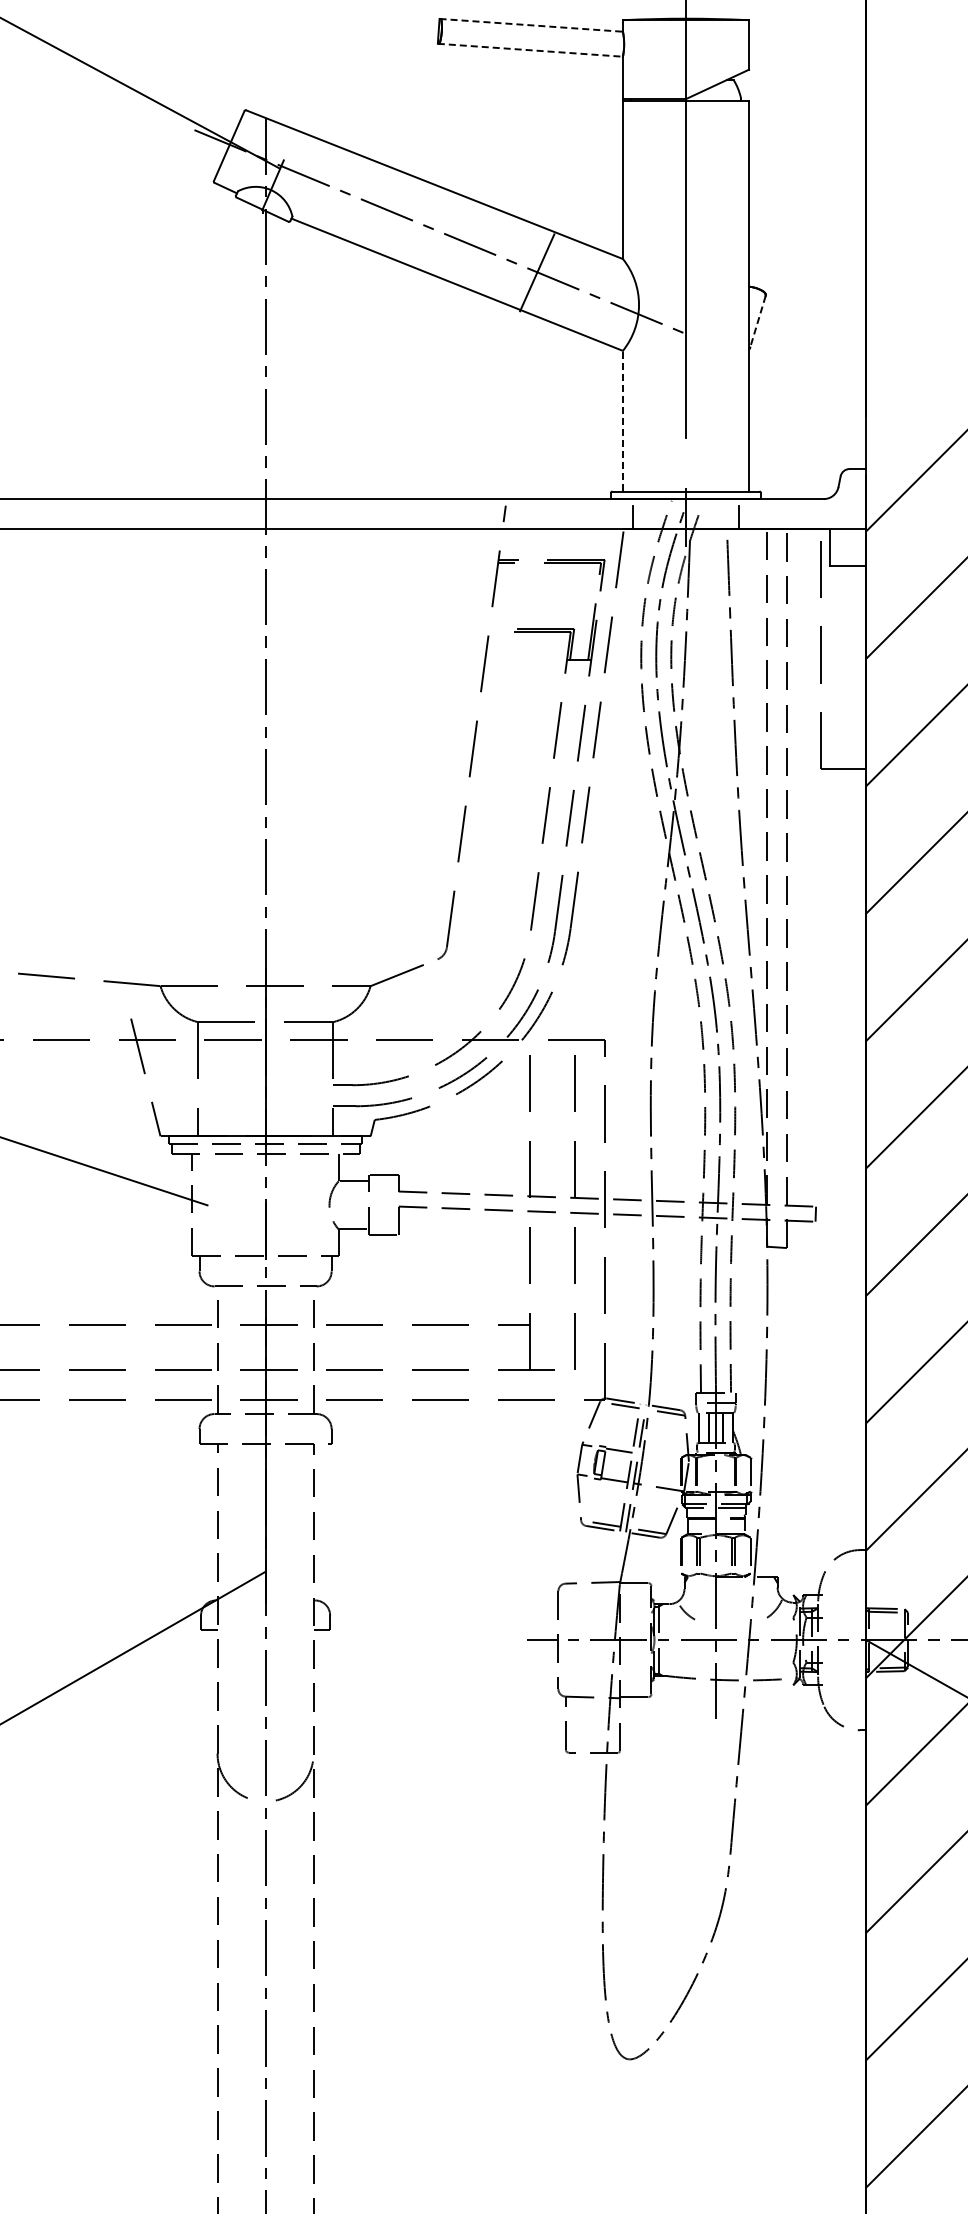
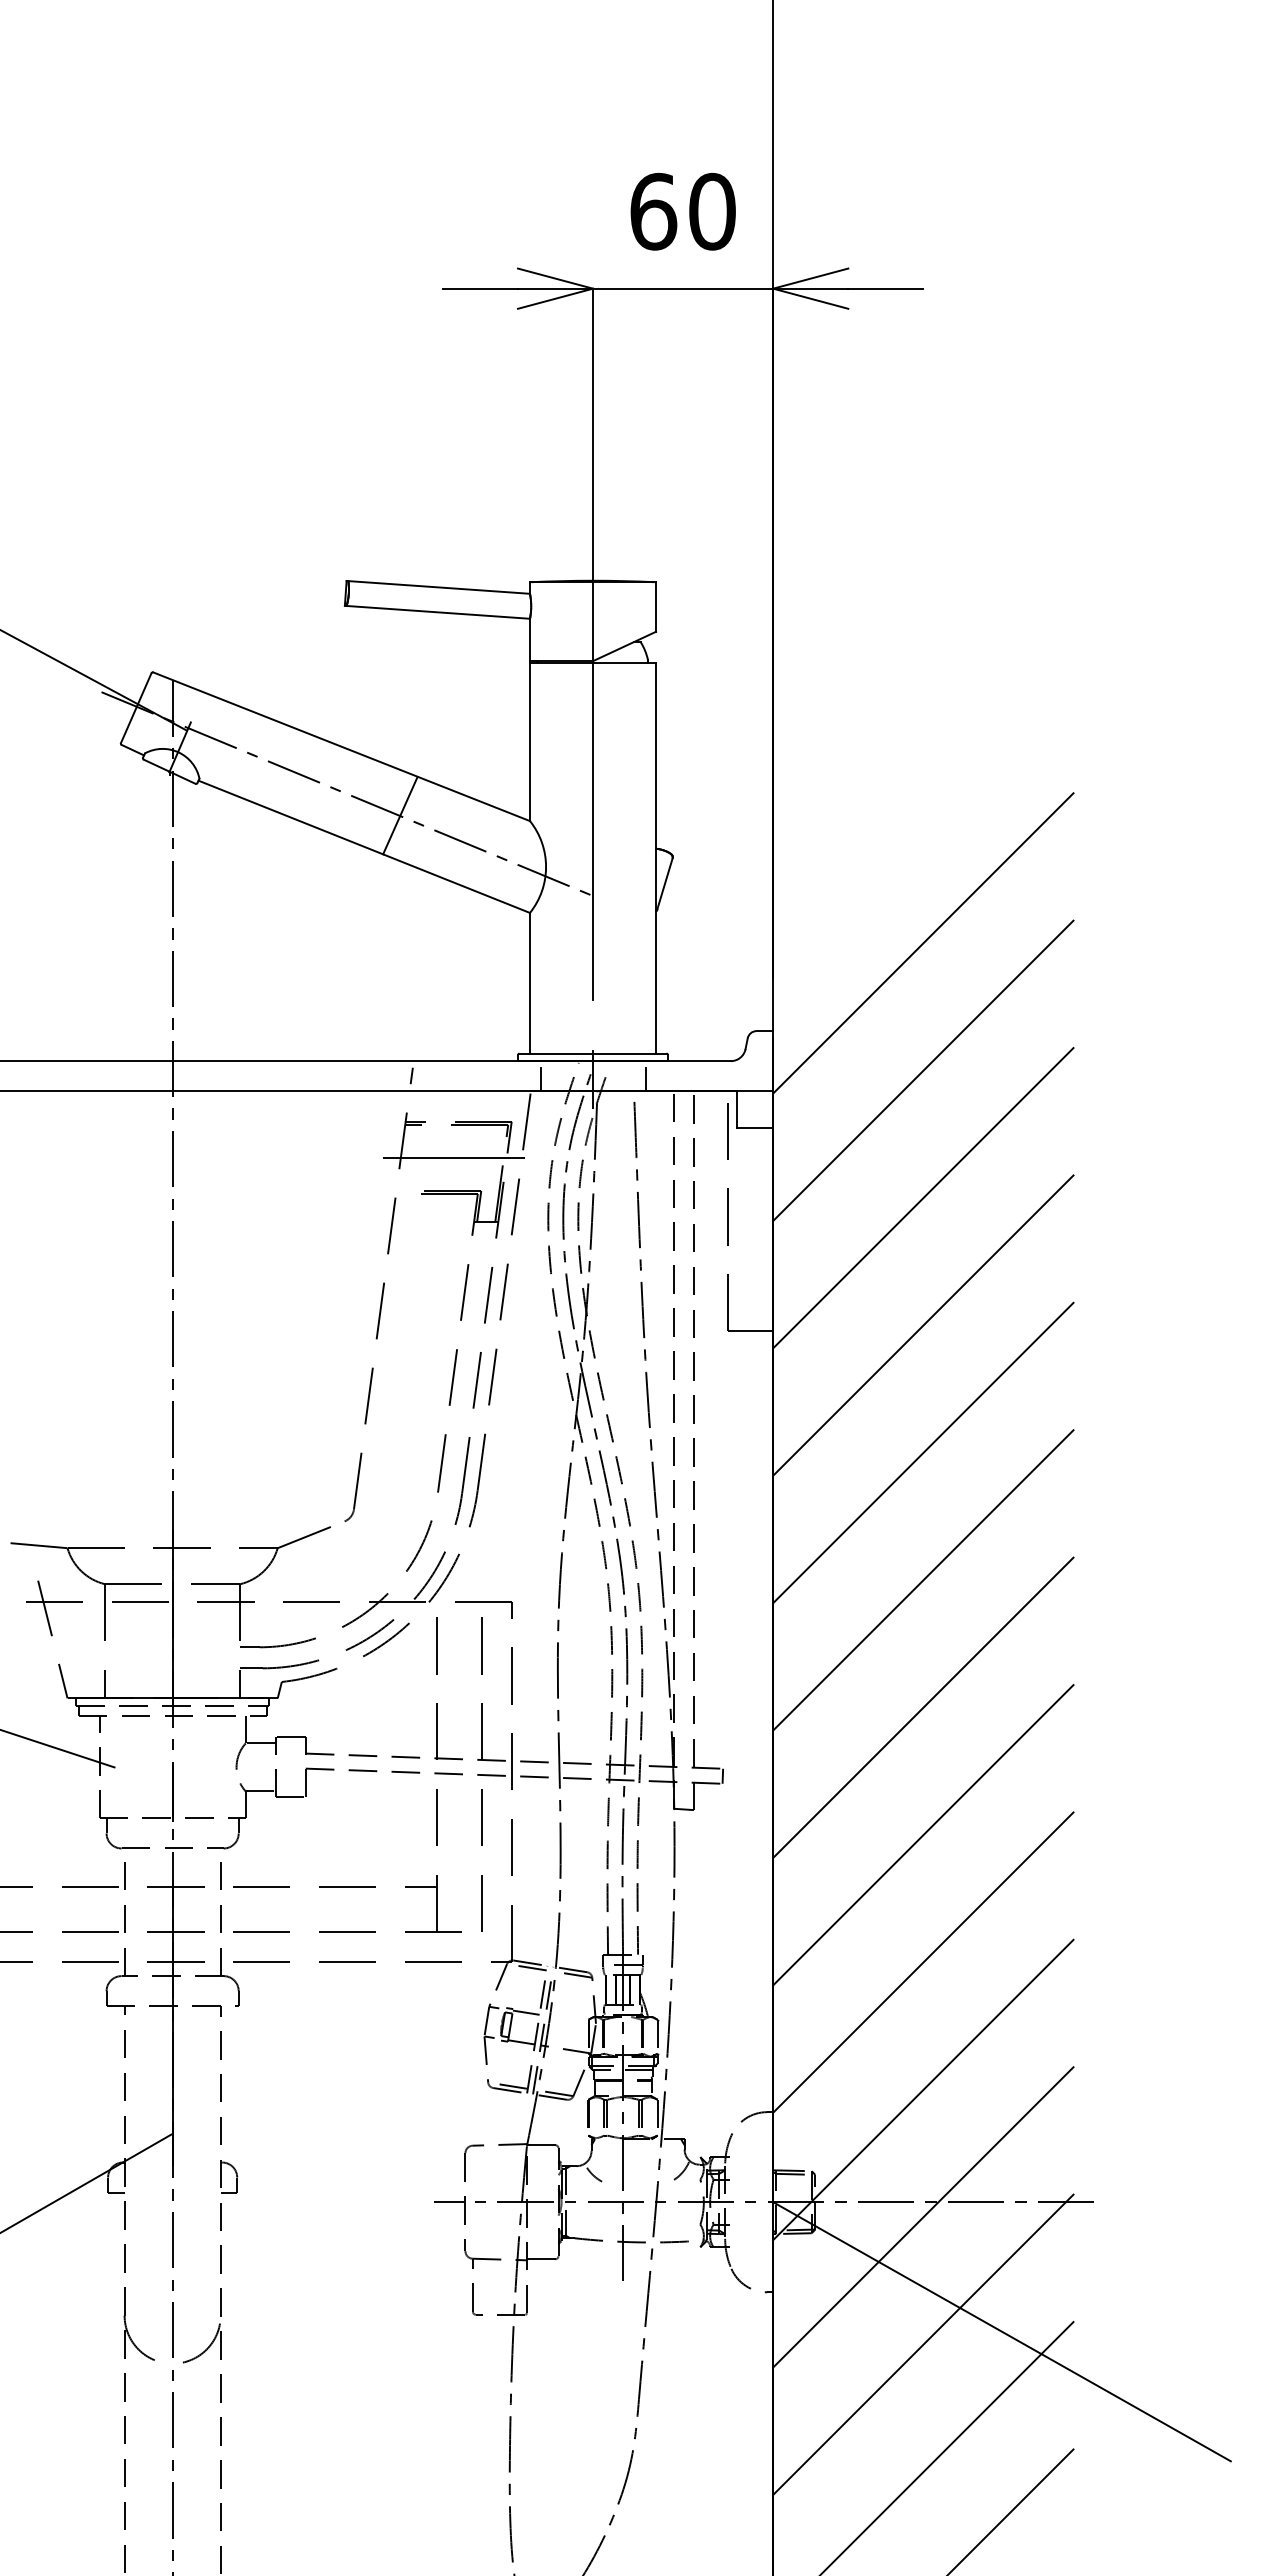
line: (531, 25) -> (438, 587), dashed -> solid
line: (530, 50) -> (437, 612), dashed -> solid
line: (537, 272) -> (400, 815), moved
line: (757, 321) -> (664, 883), dashed -> solid
line: (622, 420) -> (529, 982), dashed -> solid
line: (546, 595) -> (453, 1157), added

